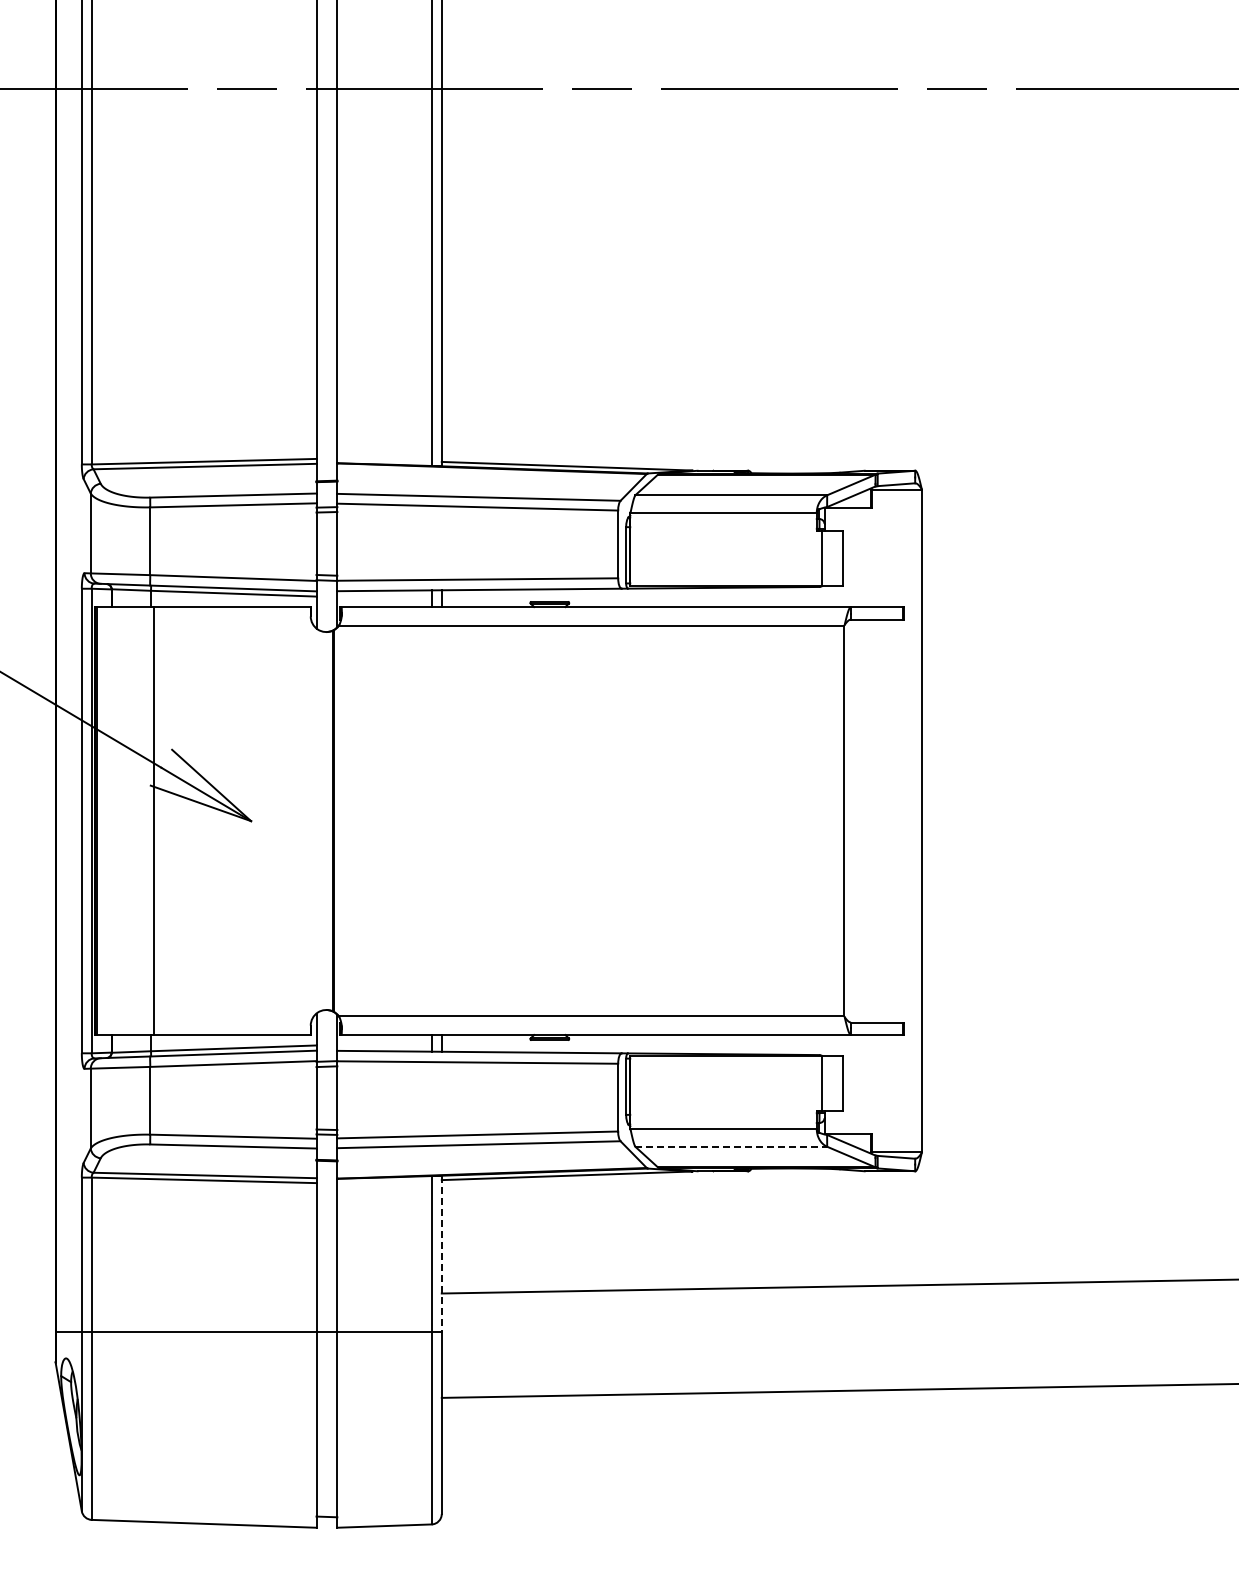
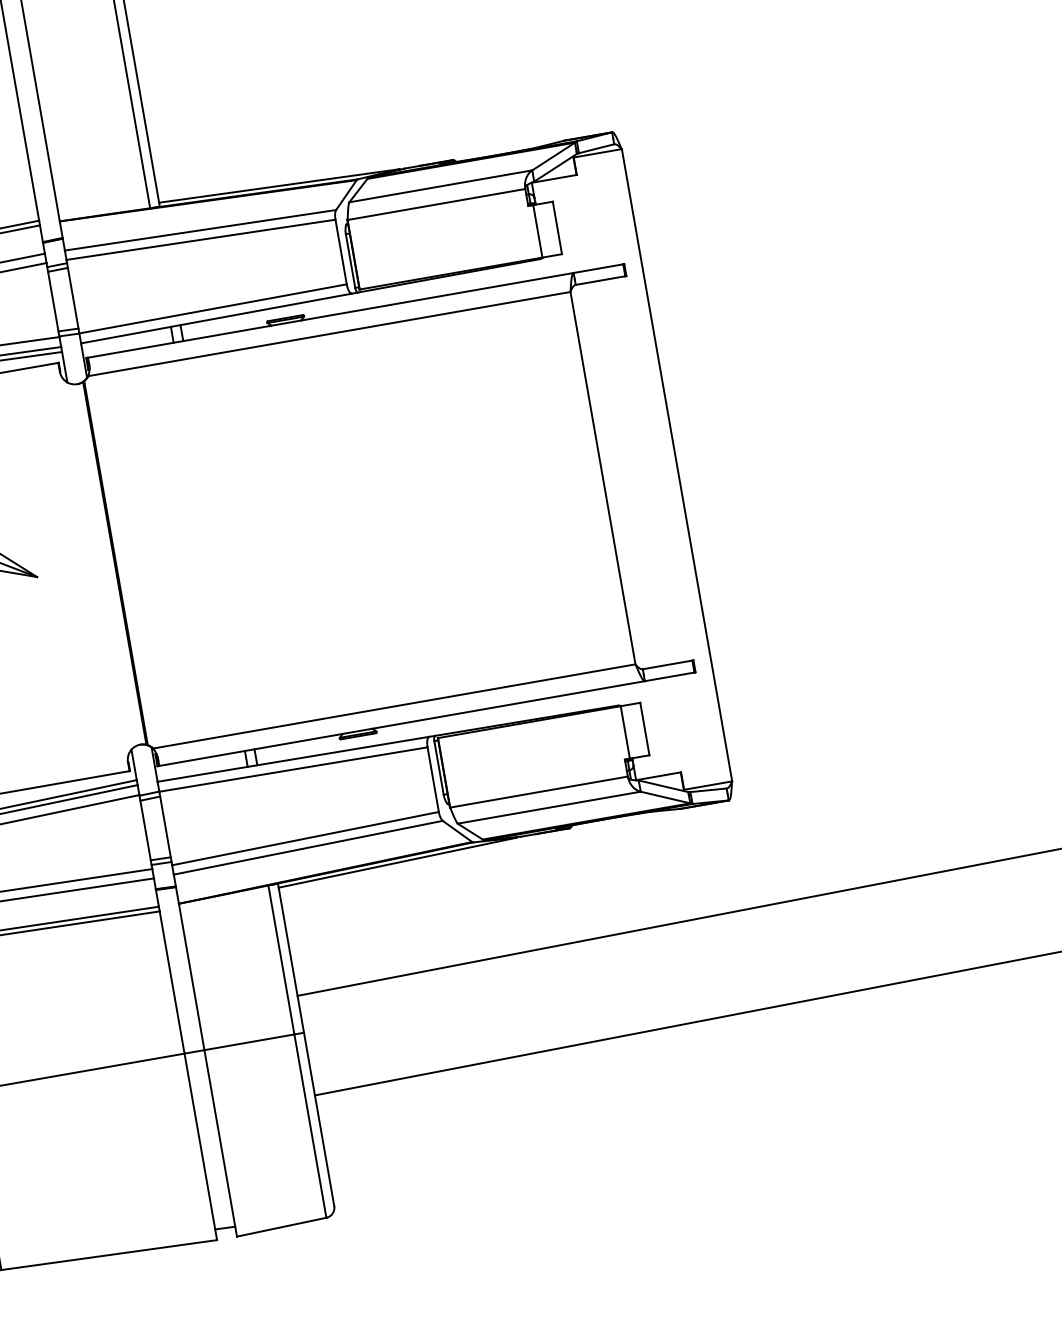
line: (731, 1146) -> (549, 807), dashed -> solid
line: (441, 1254) -> (290, 958), dashed -> solid

